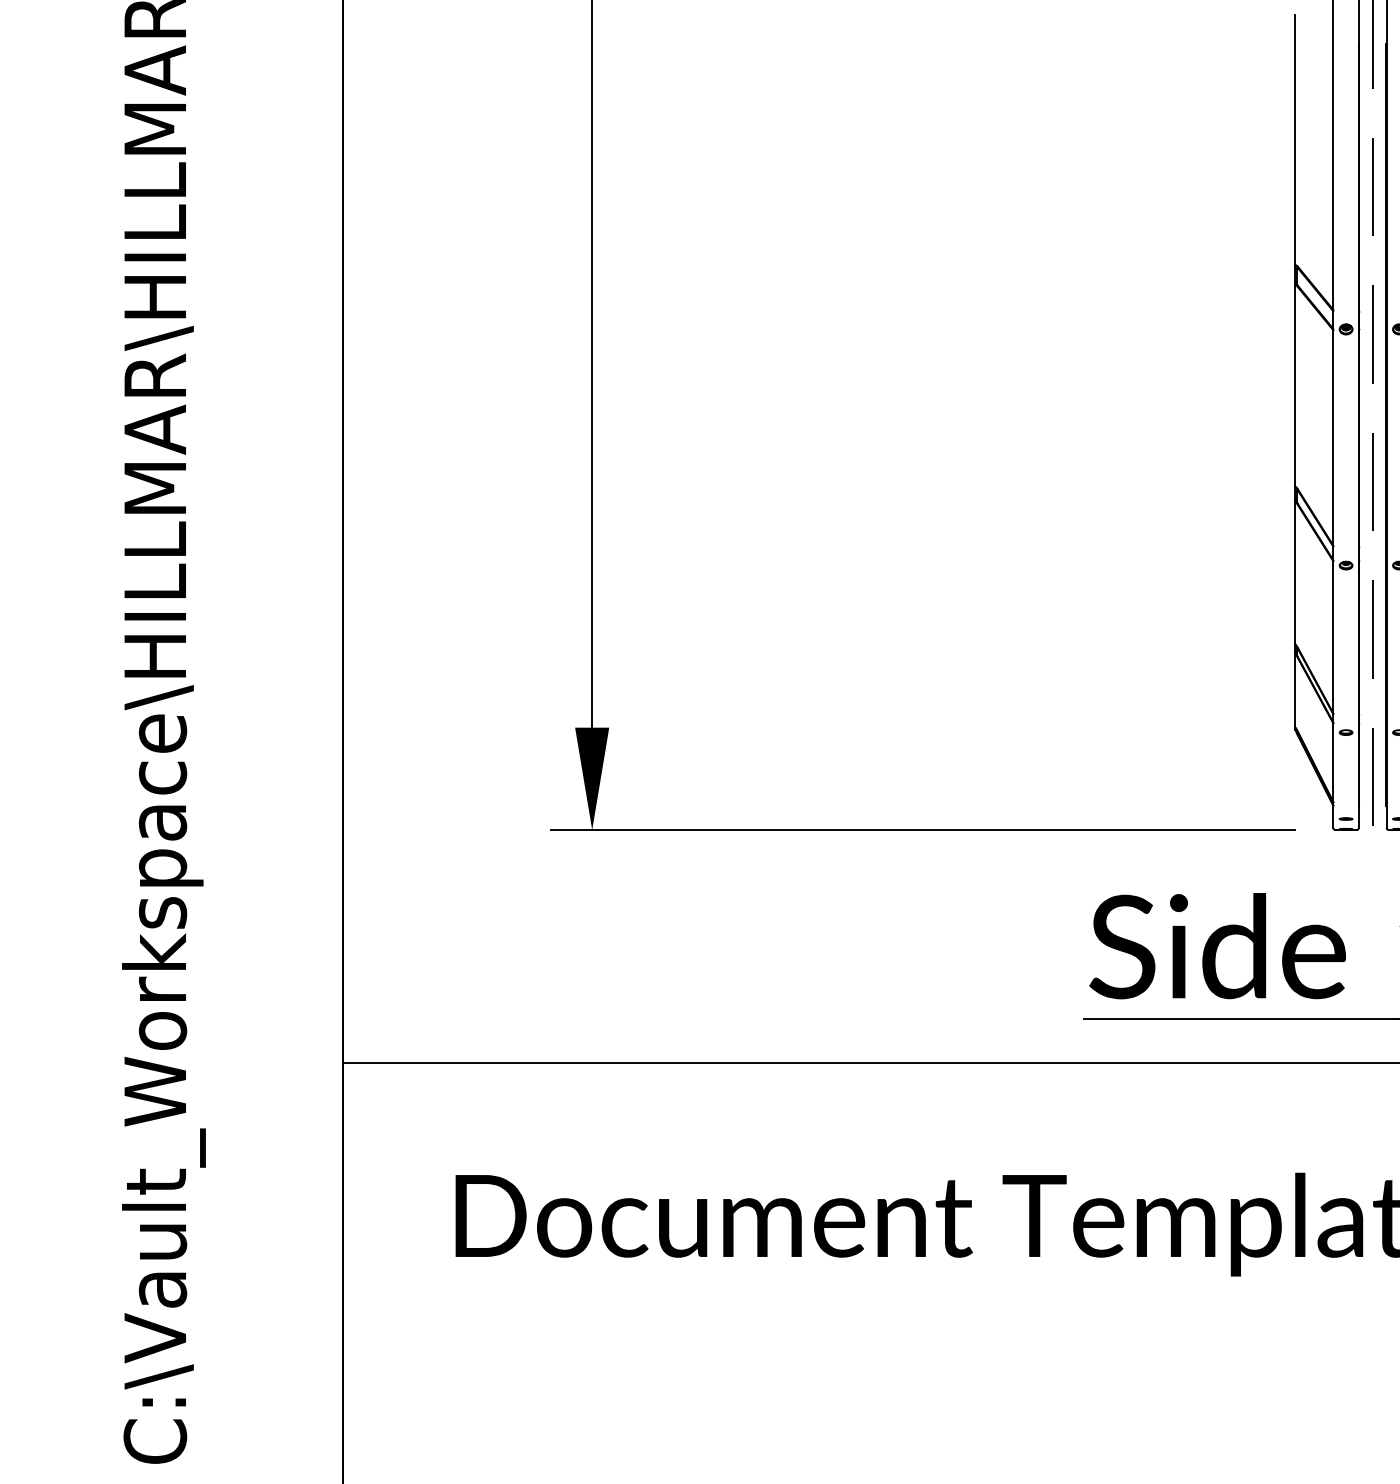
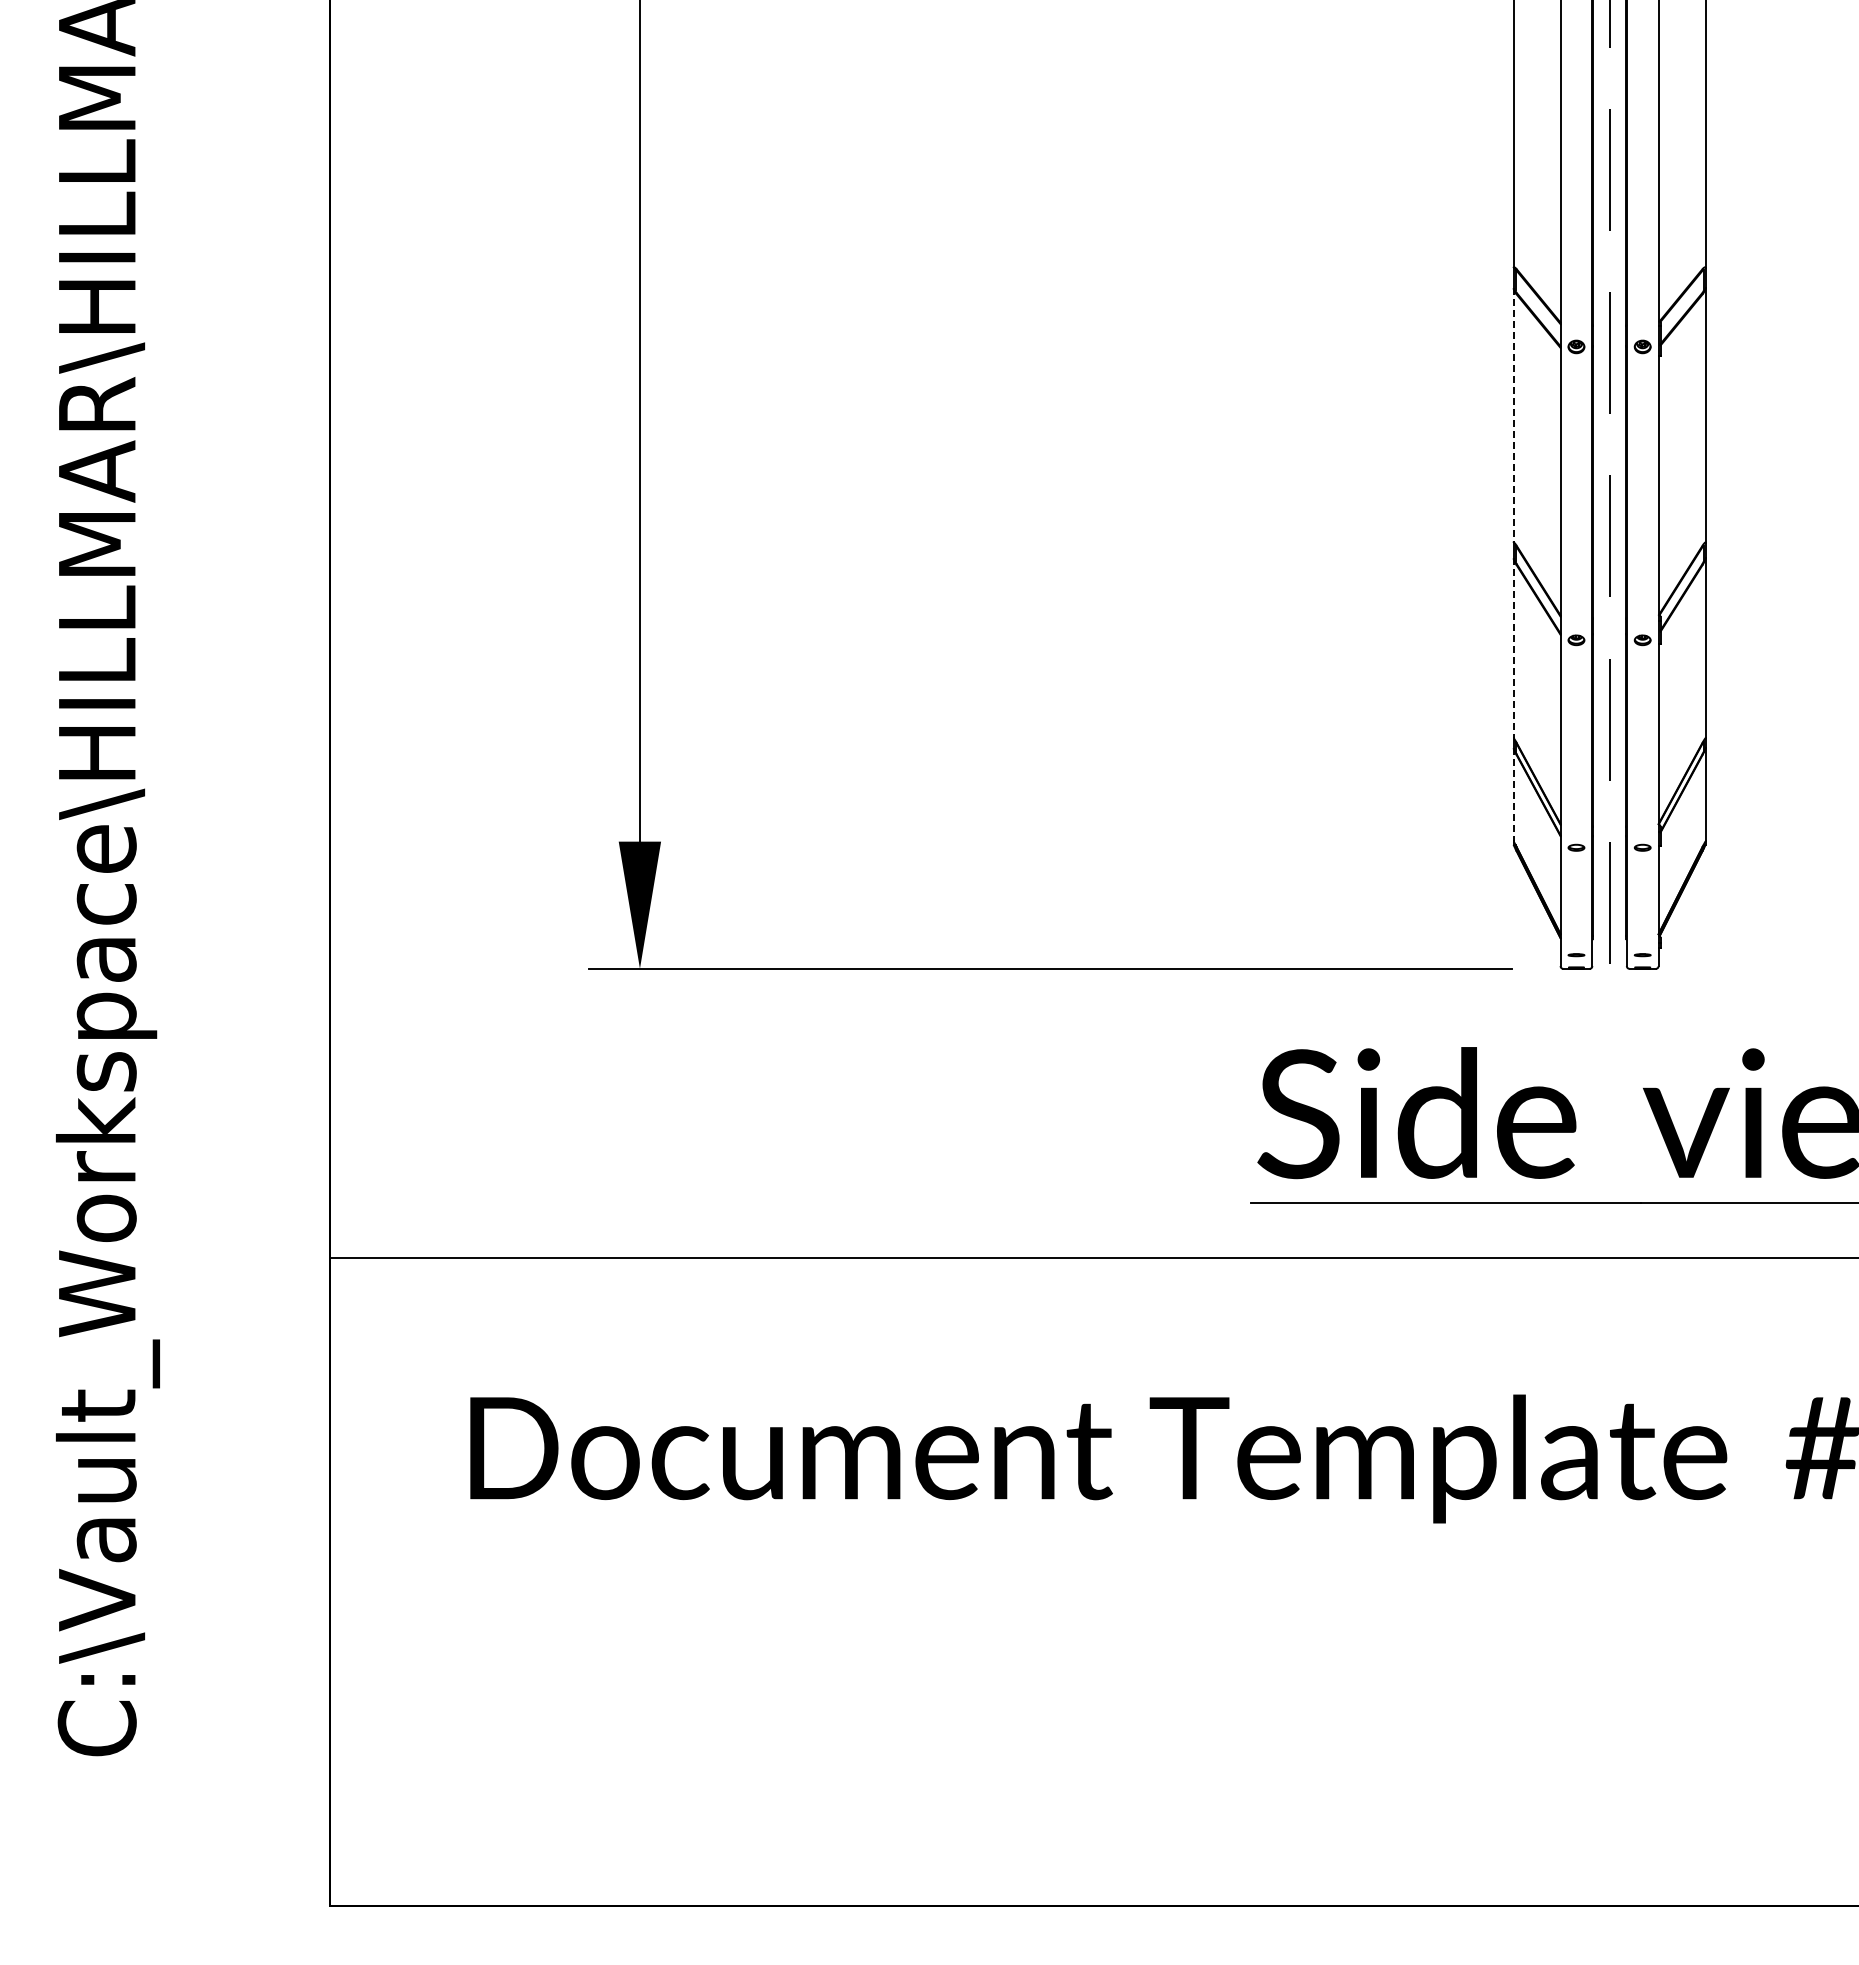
line: (1295, 385) -> (1513, 416), solid -> dashed
line: (1295, 572) -> (1513, 648), solid -> dashed
line: (1295, 689) -> (1513, 794), solid -> dashed

